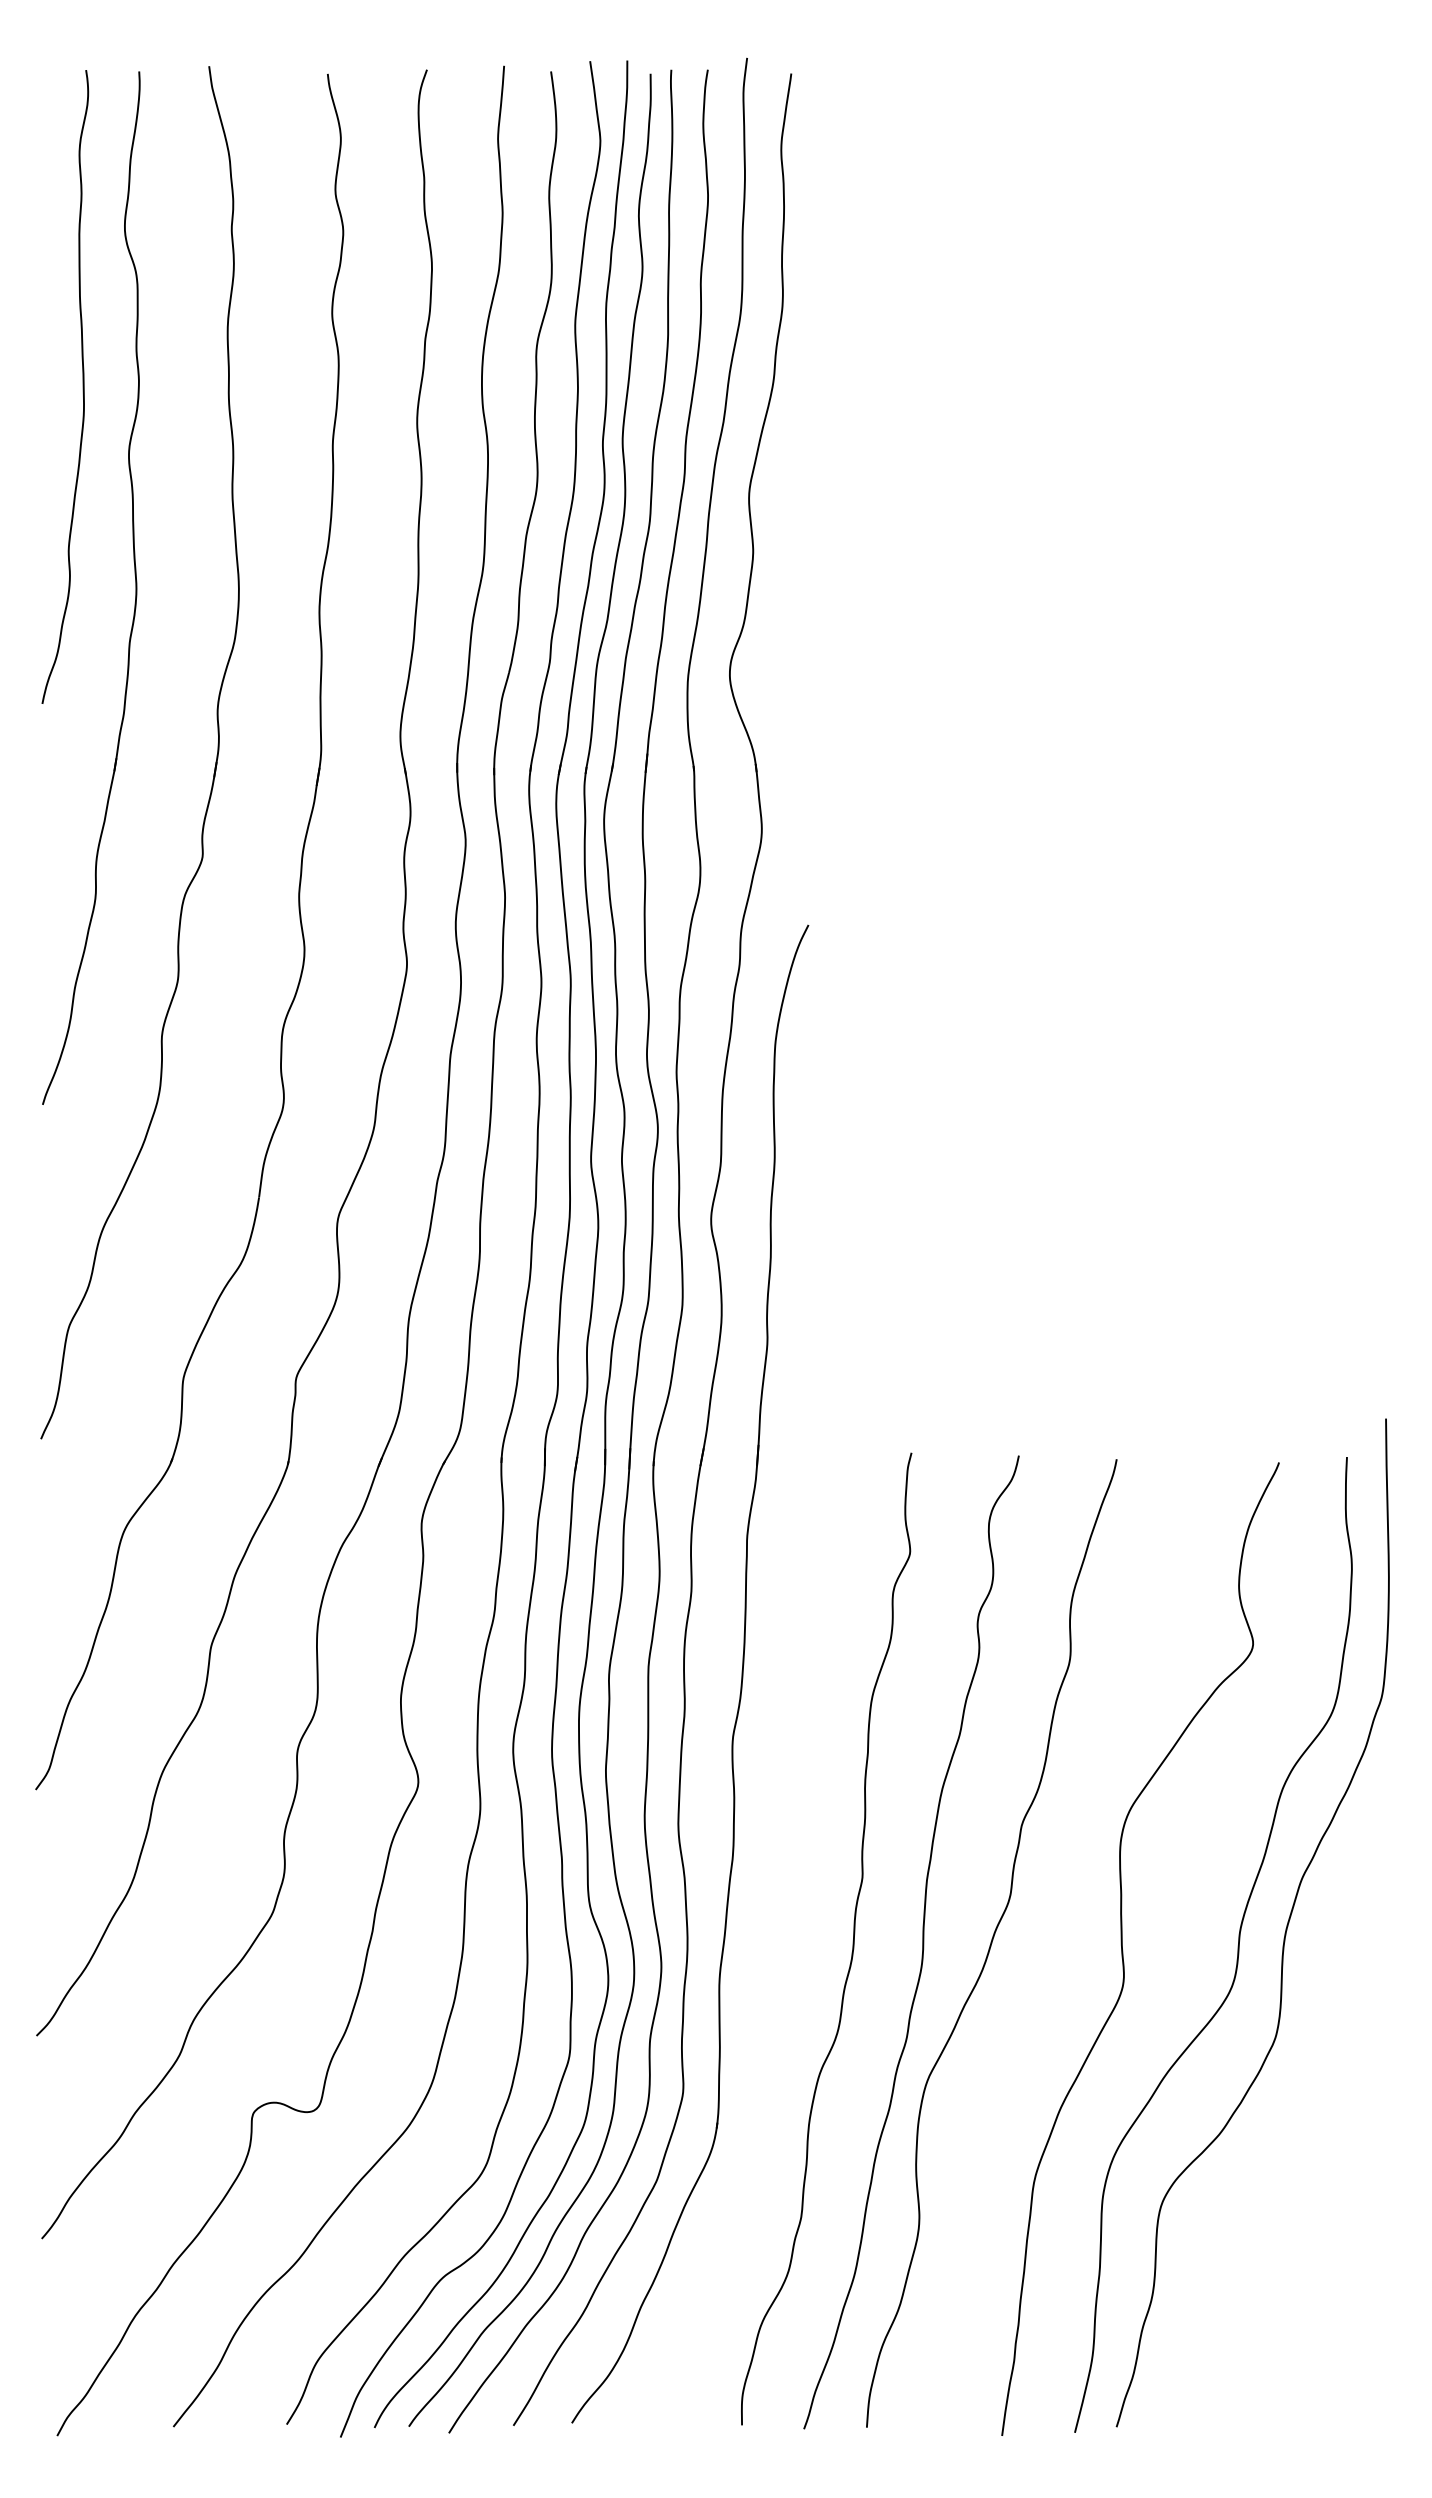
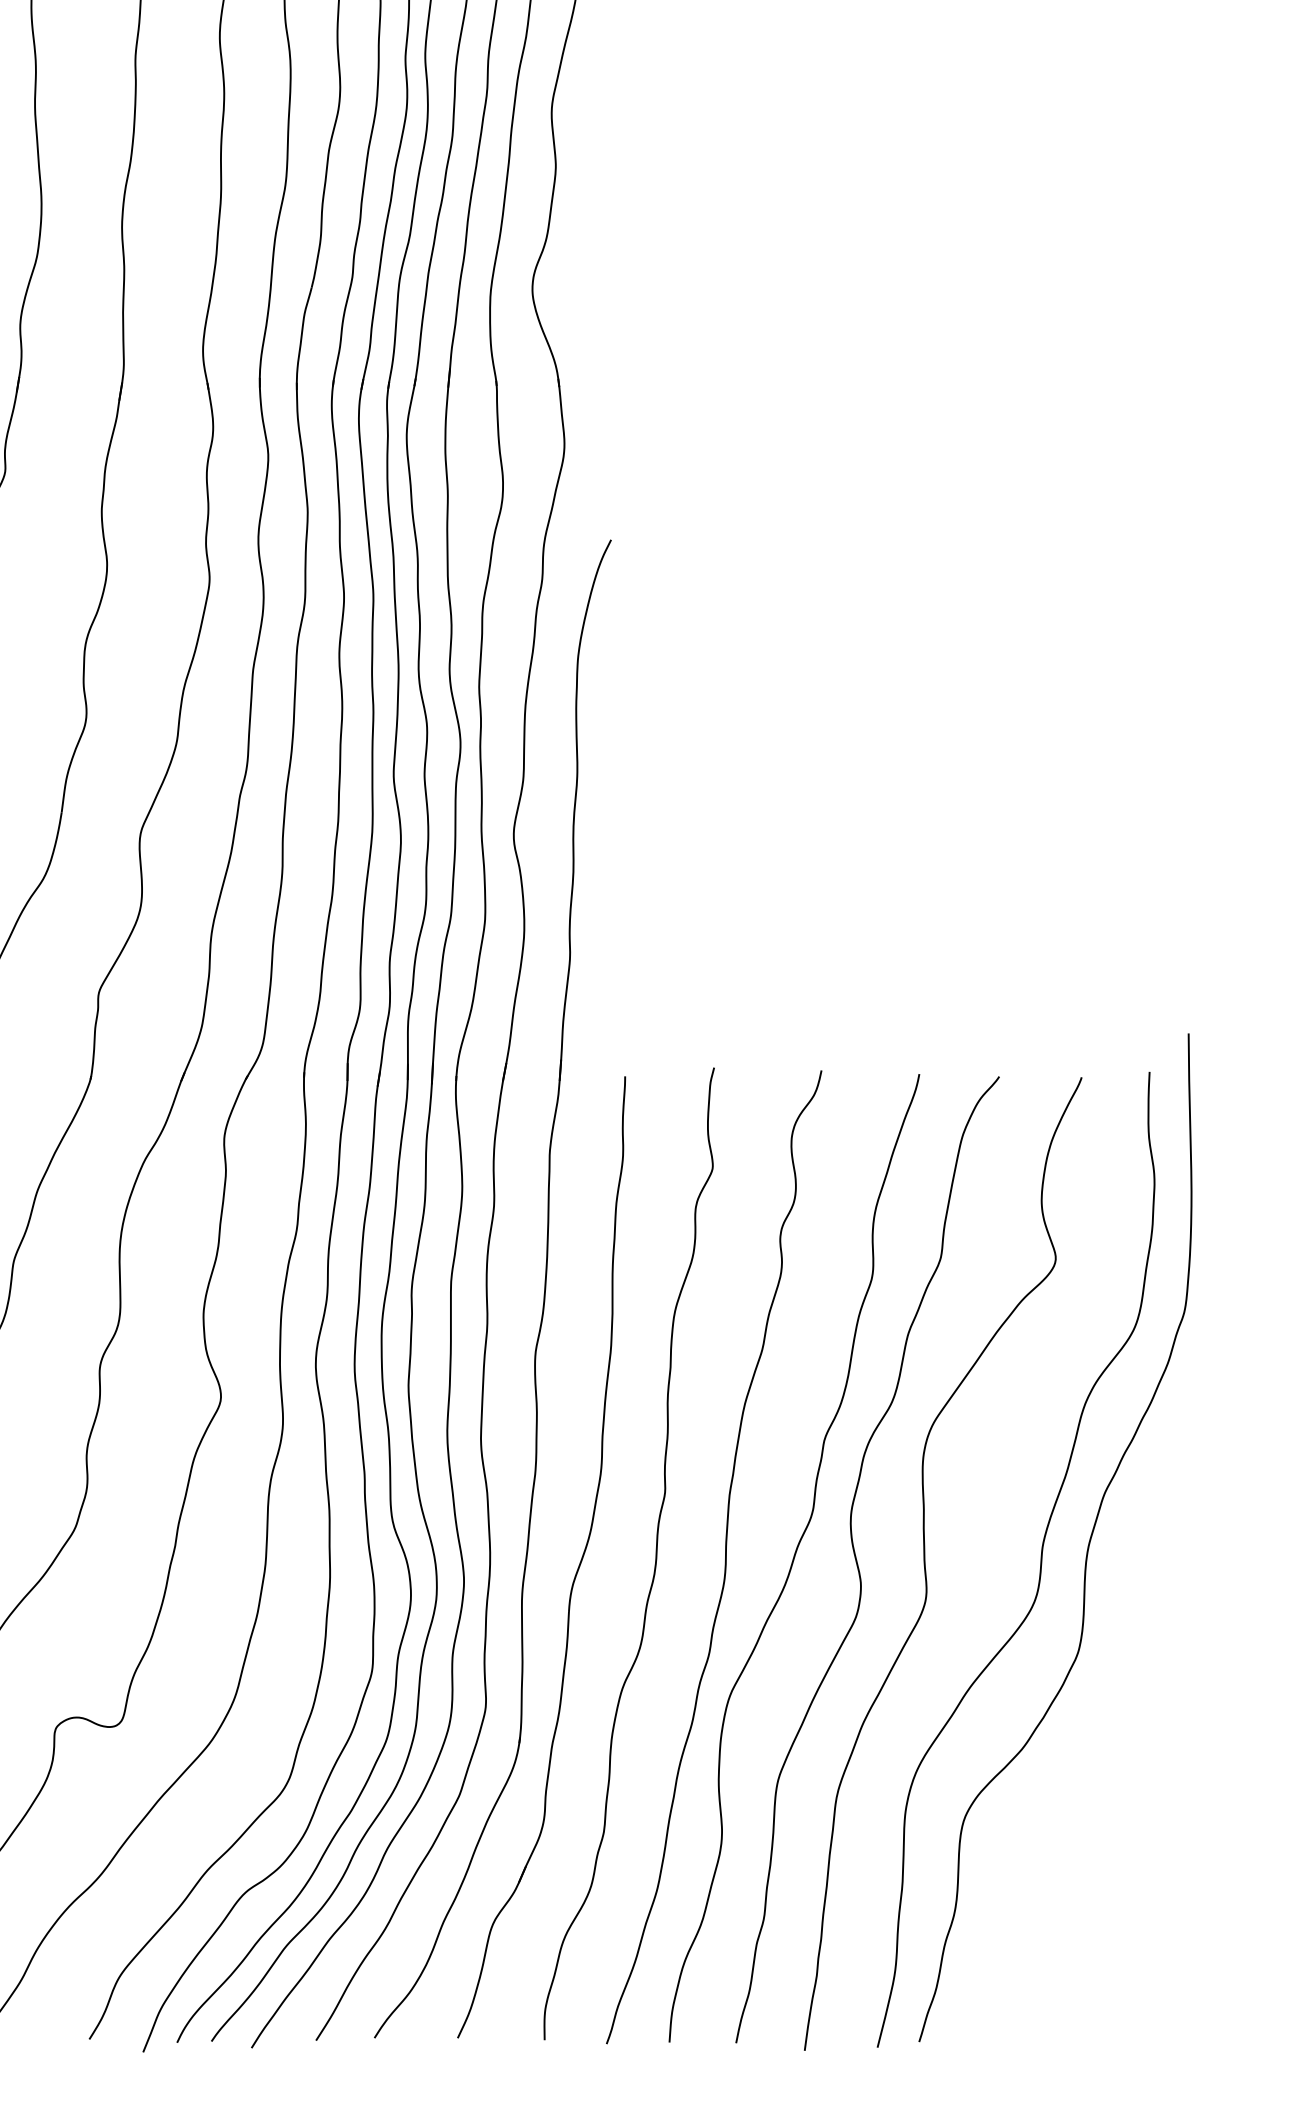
curve: (1055, 1947) -> (858, 1562), added
part: (773, 1956) -> (576, 1571), added

